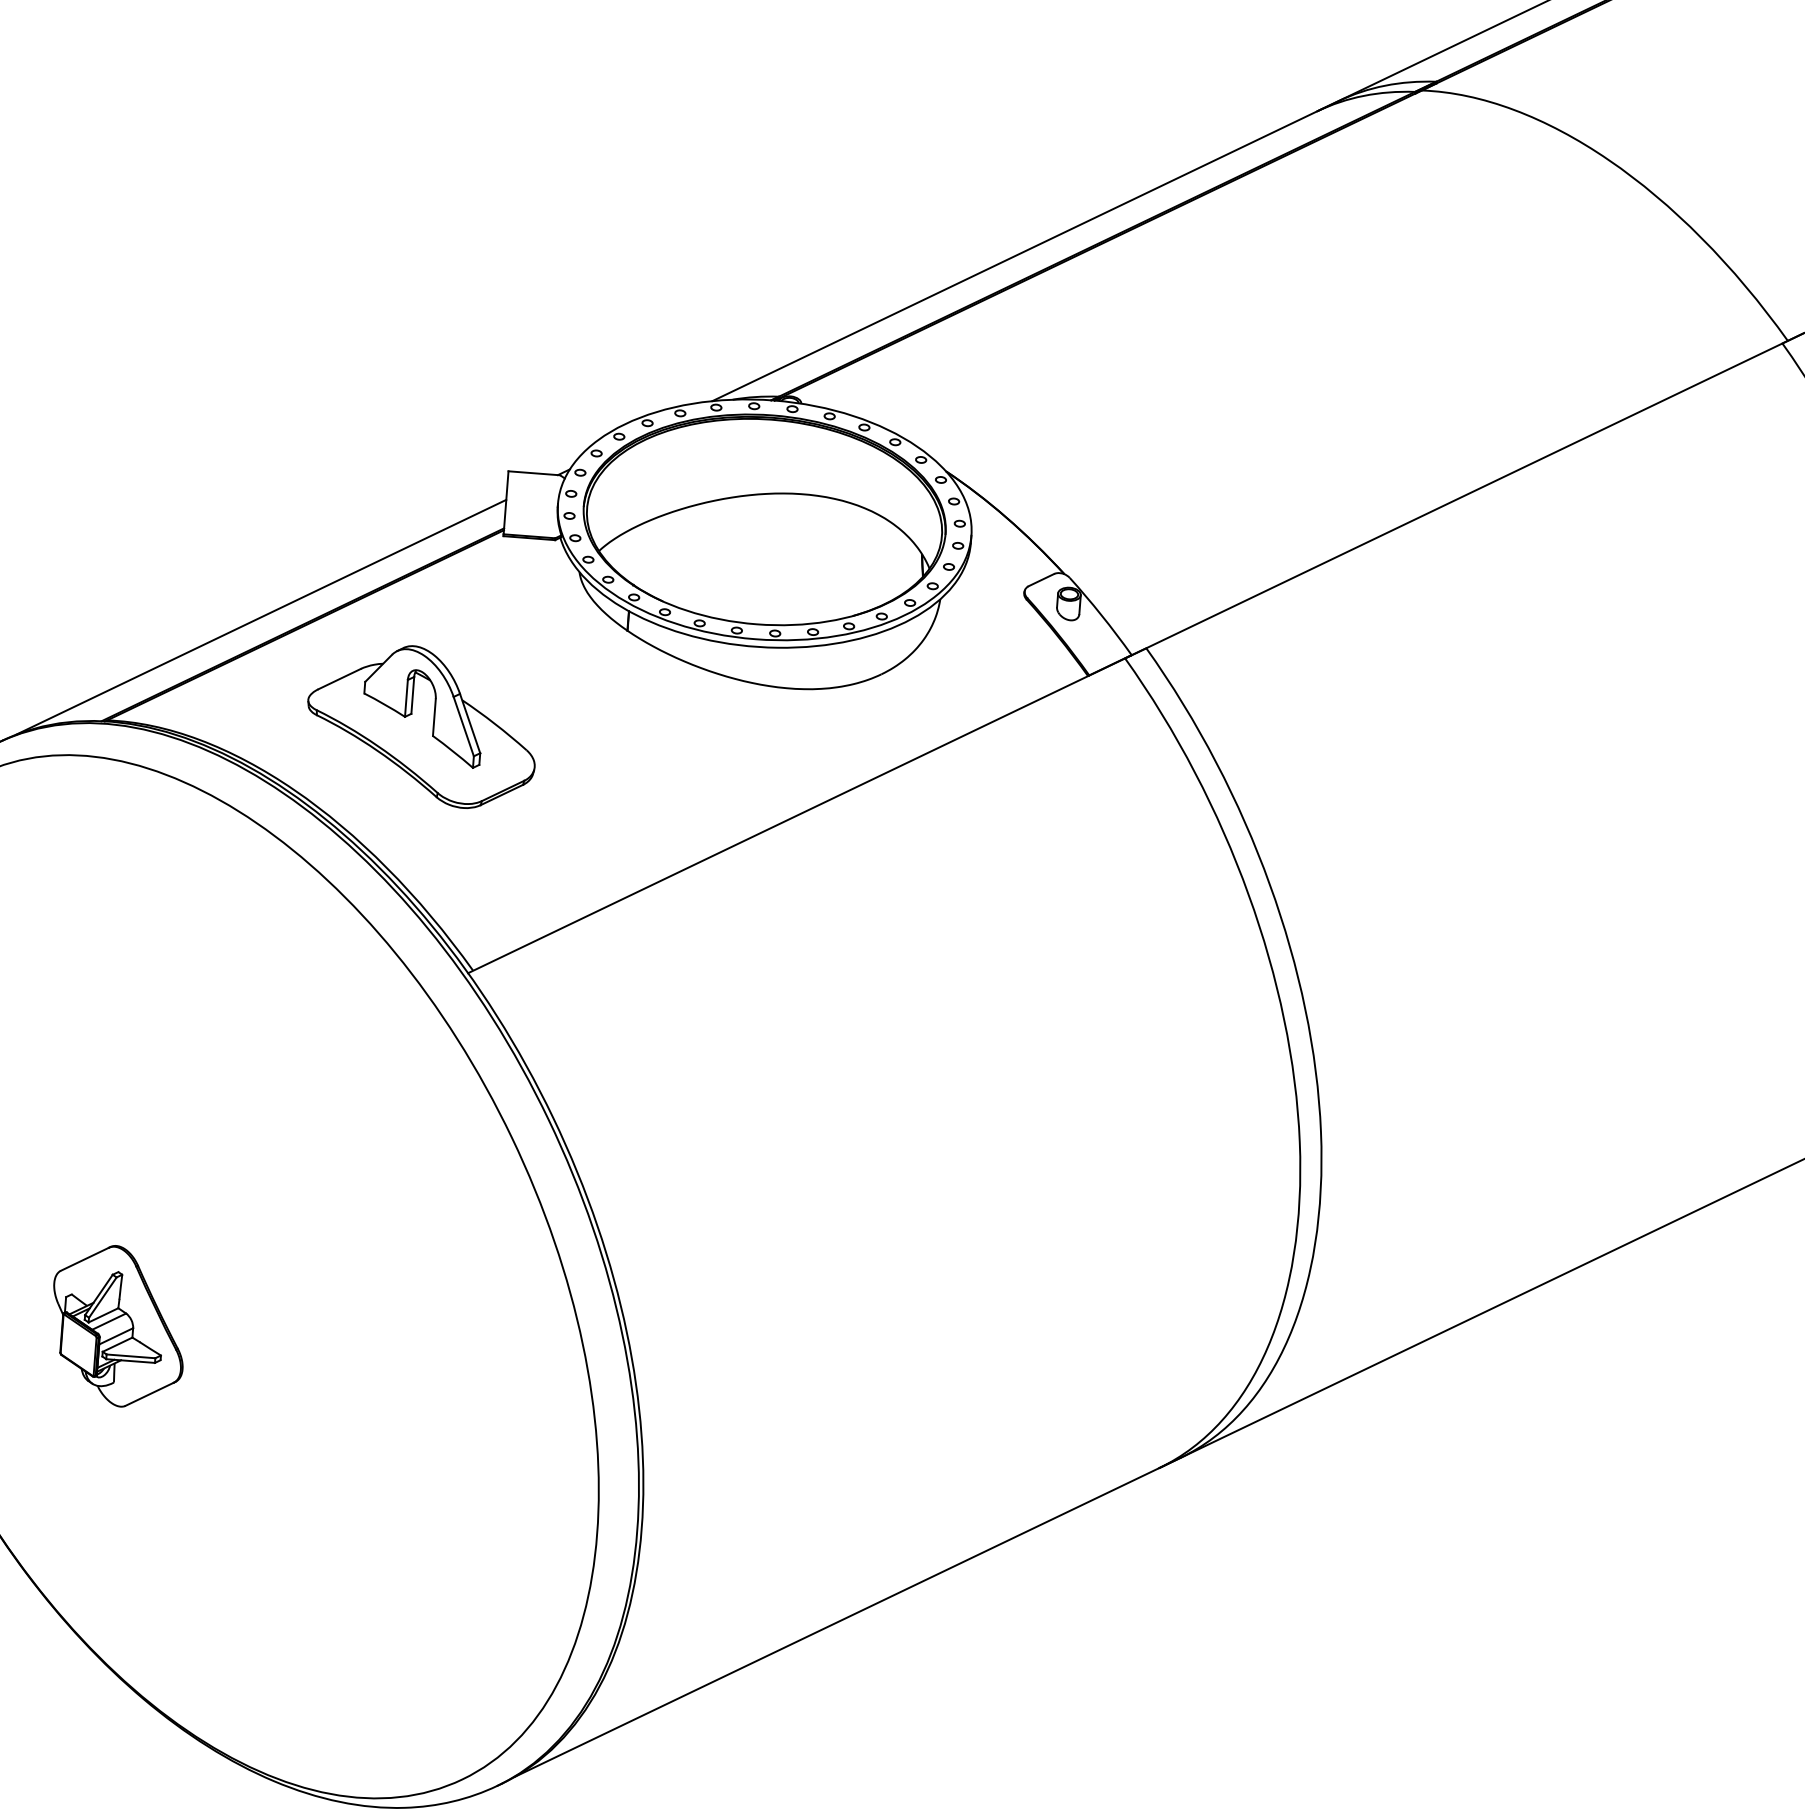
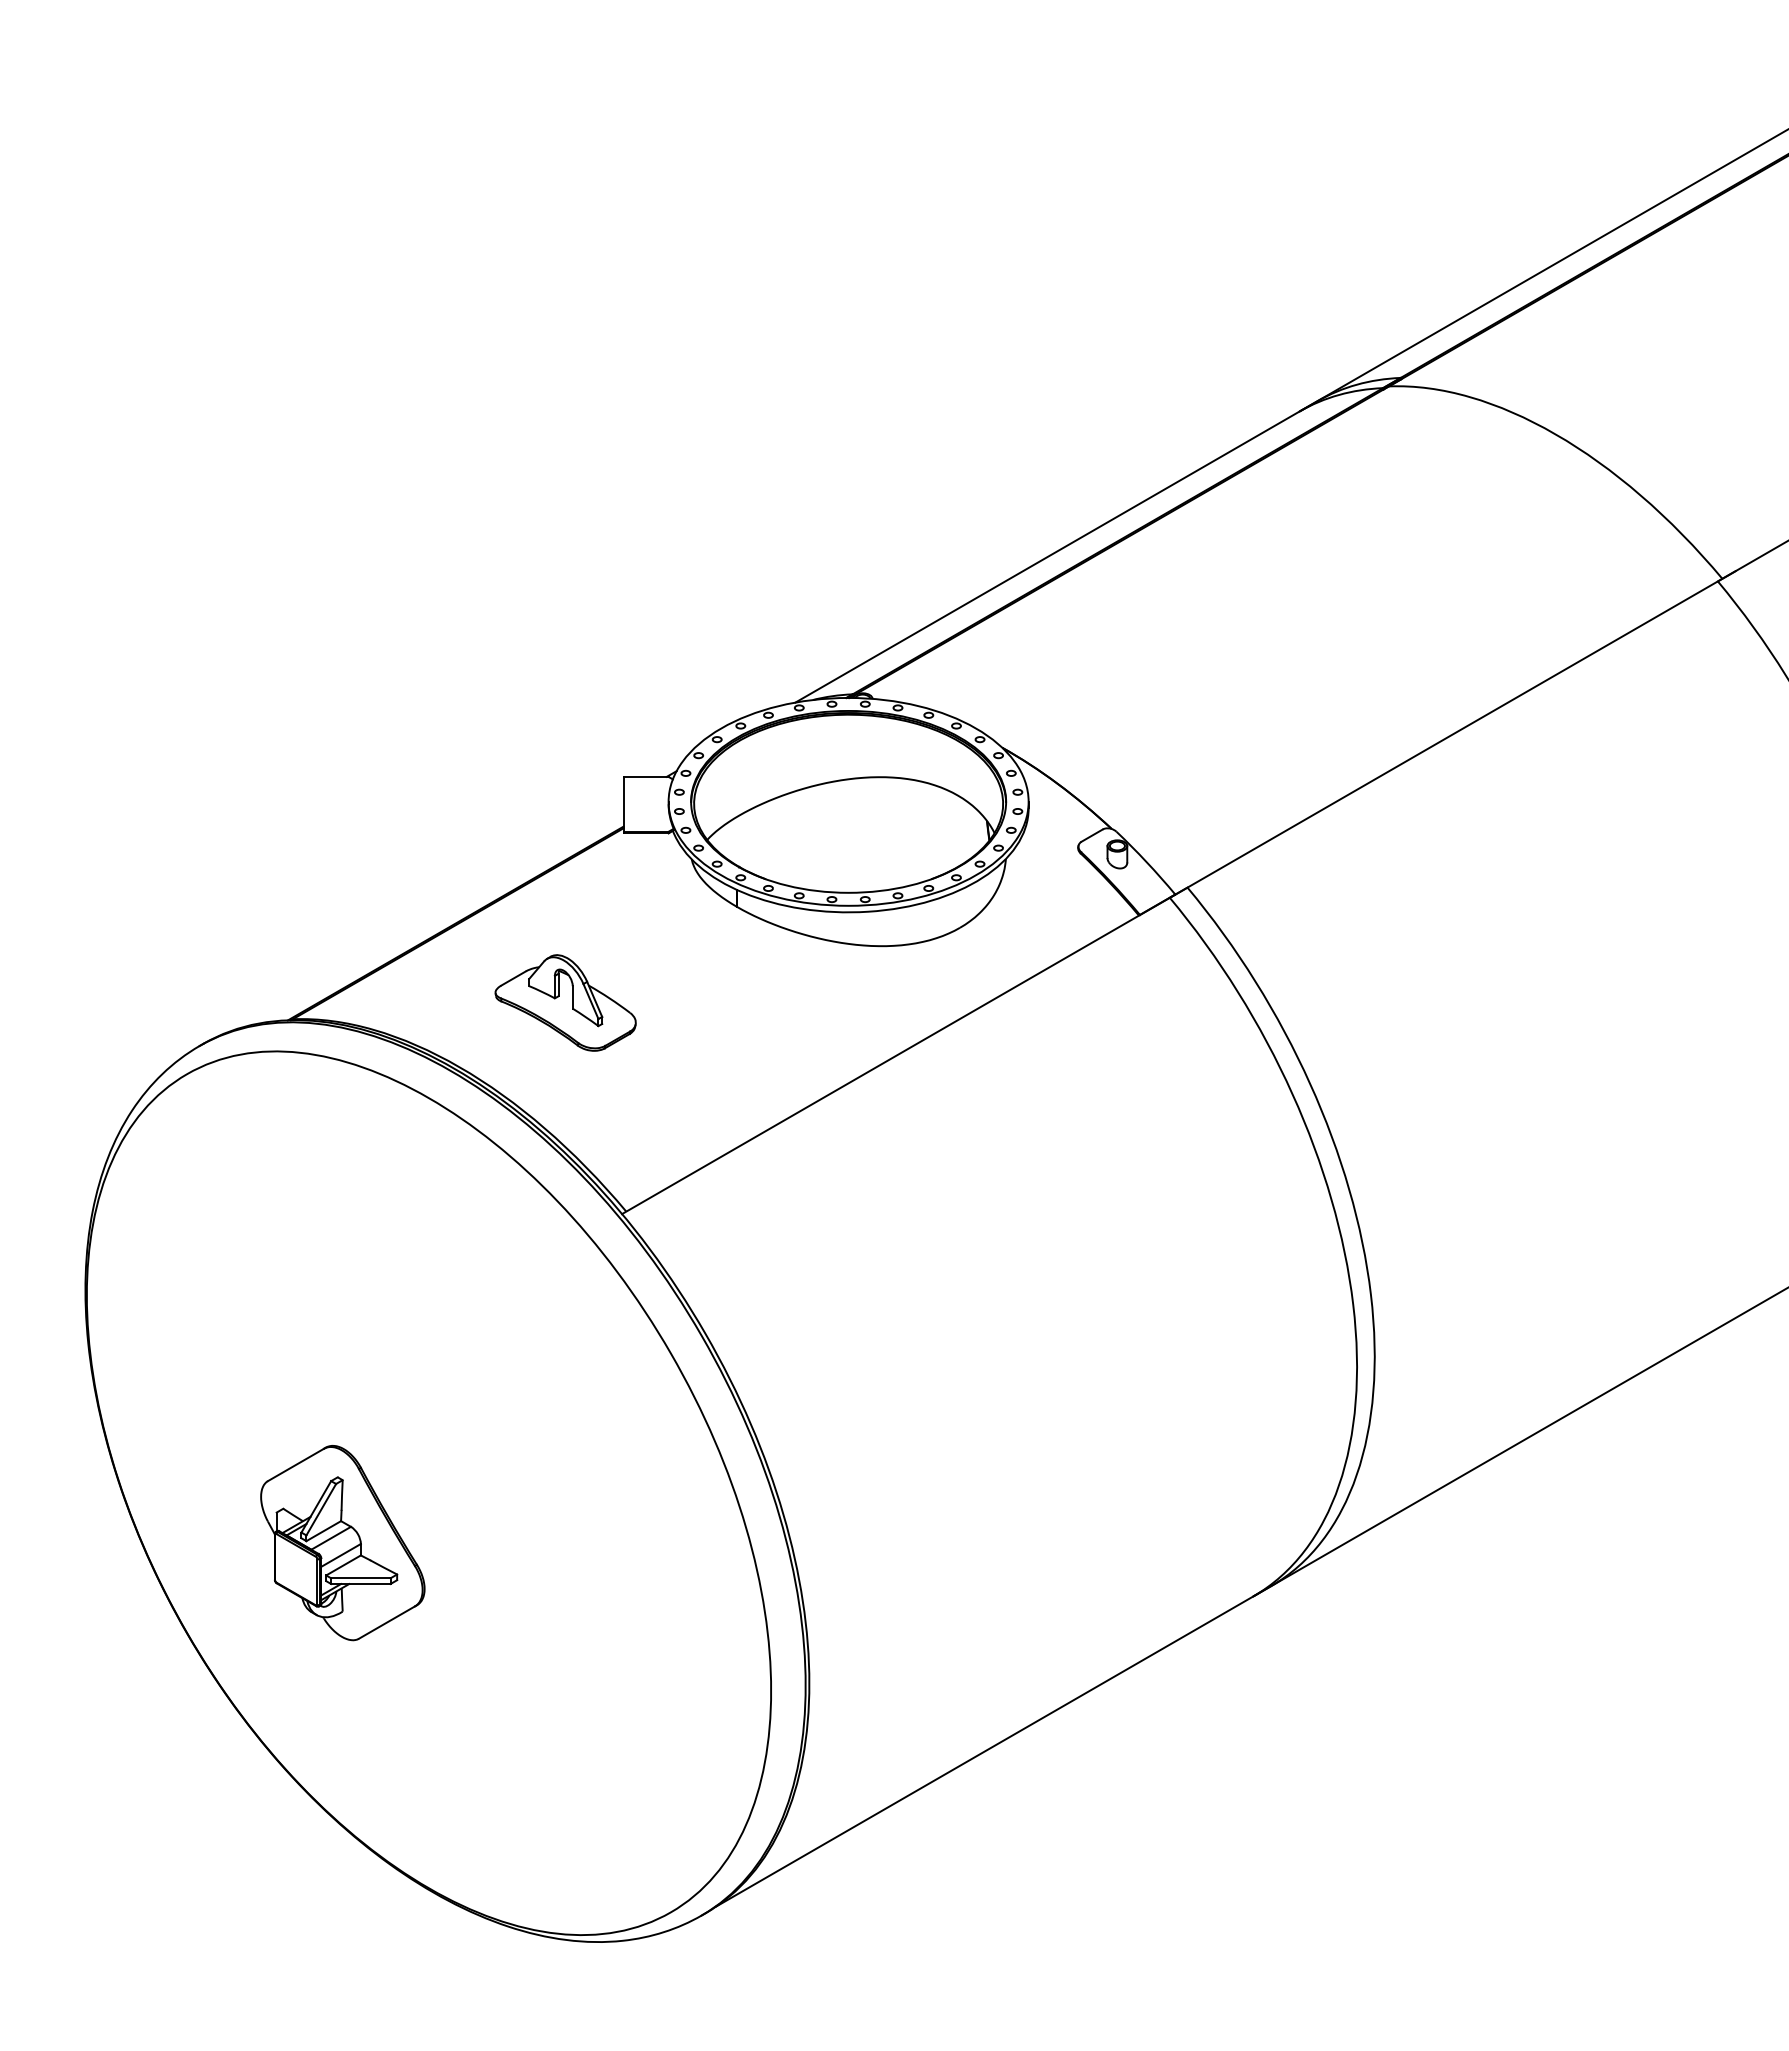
line: (260, 616) -> (418, 919), removed
part: (421, 725) -> (565, 1002), size x0.7
part: (118, 1325) -> (342, 1542), size x1.4

